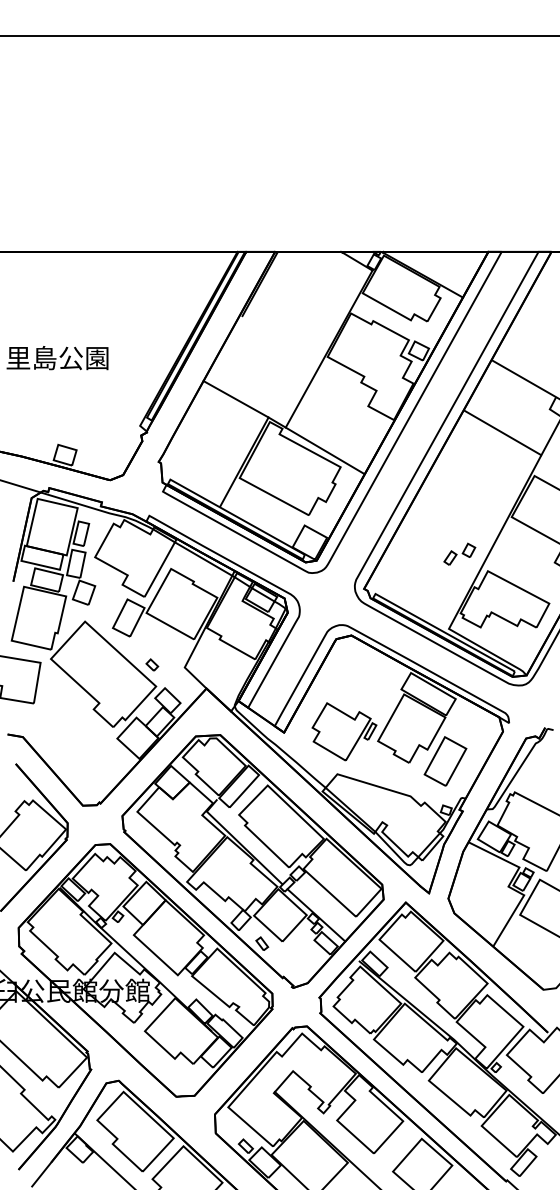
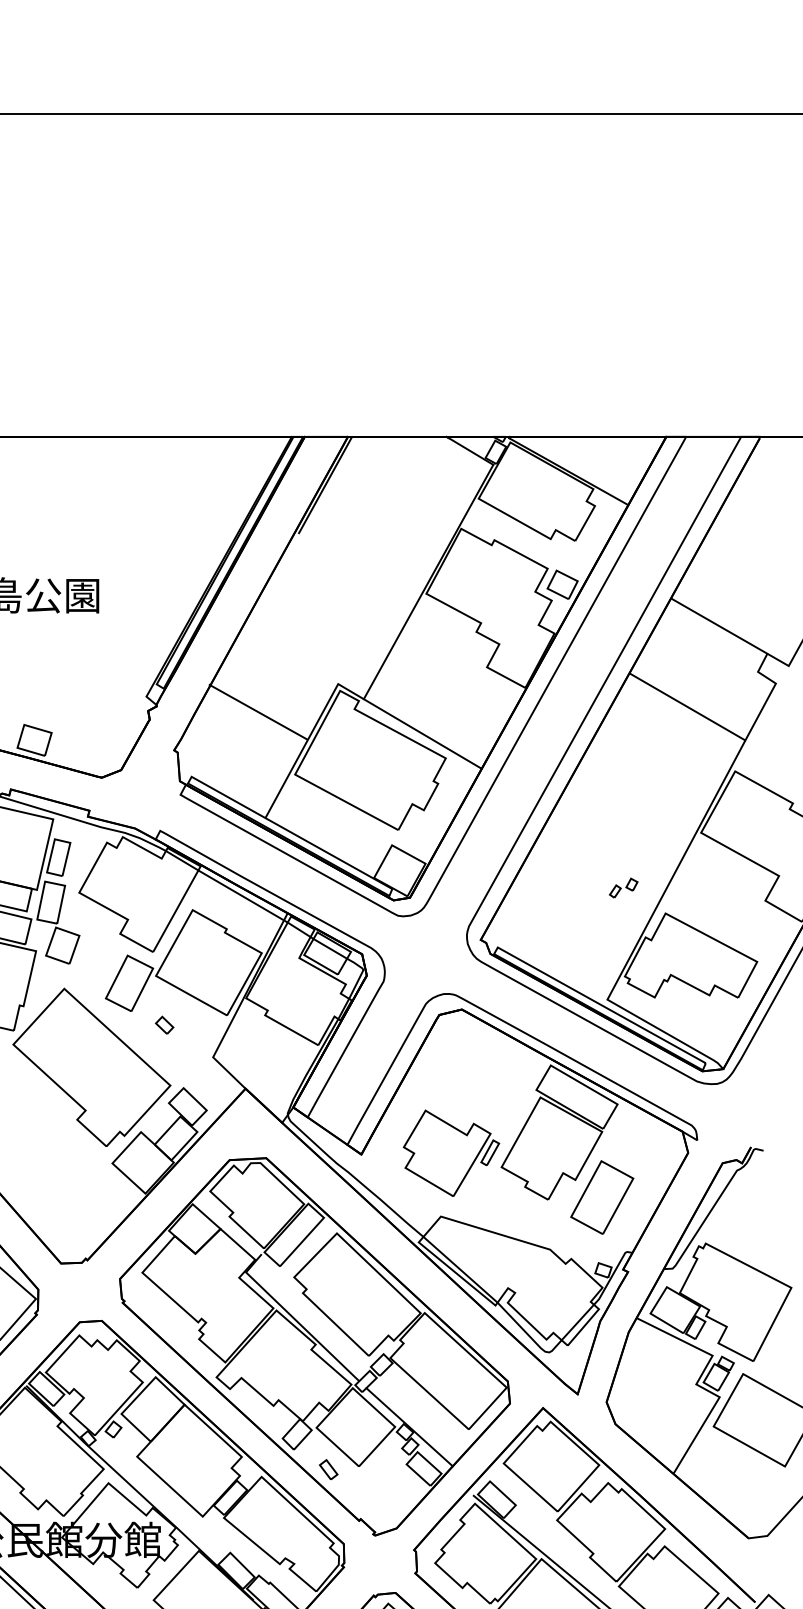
line: (235, 399) -> (257, 712), moved
part: (459, 553) -> (623, 887), size x0.6
part: (152, 664) -> (164, 1024), moved

